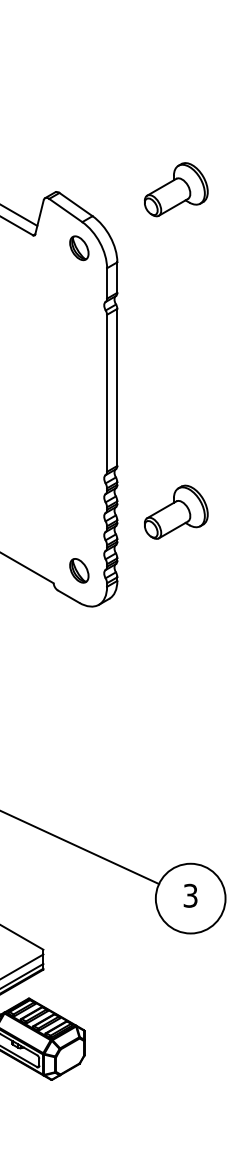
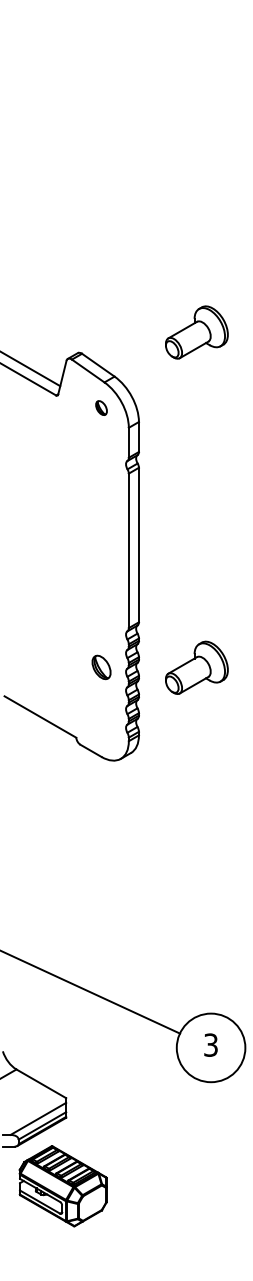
part: (175, 189) -> (196, 332), moved
part: (79, 247) -> (101, 407), size x0.6
part: (79, 570) -> (101, 667), moved

